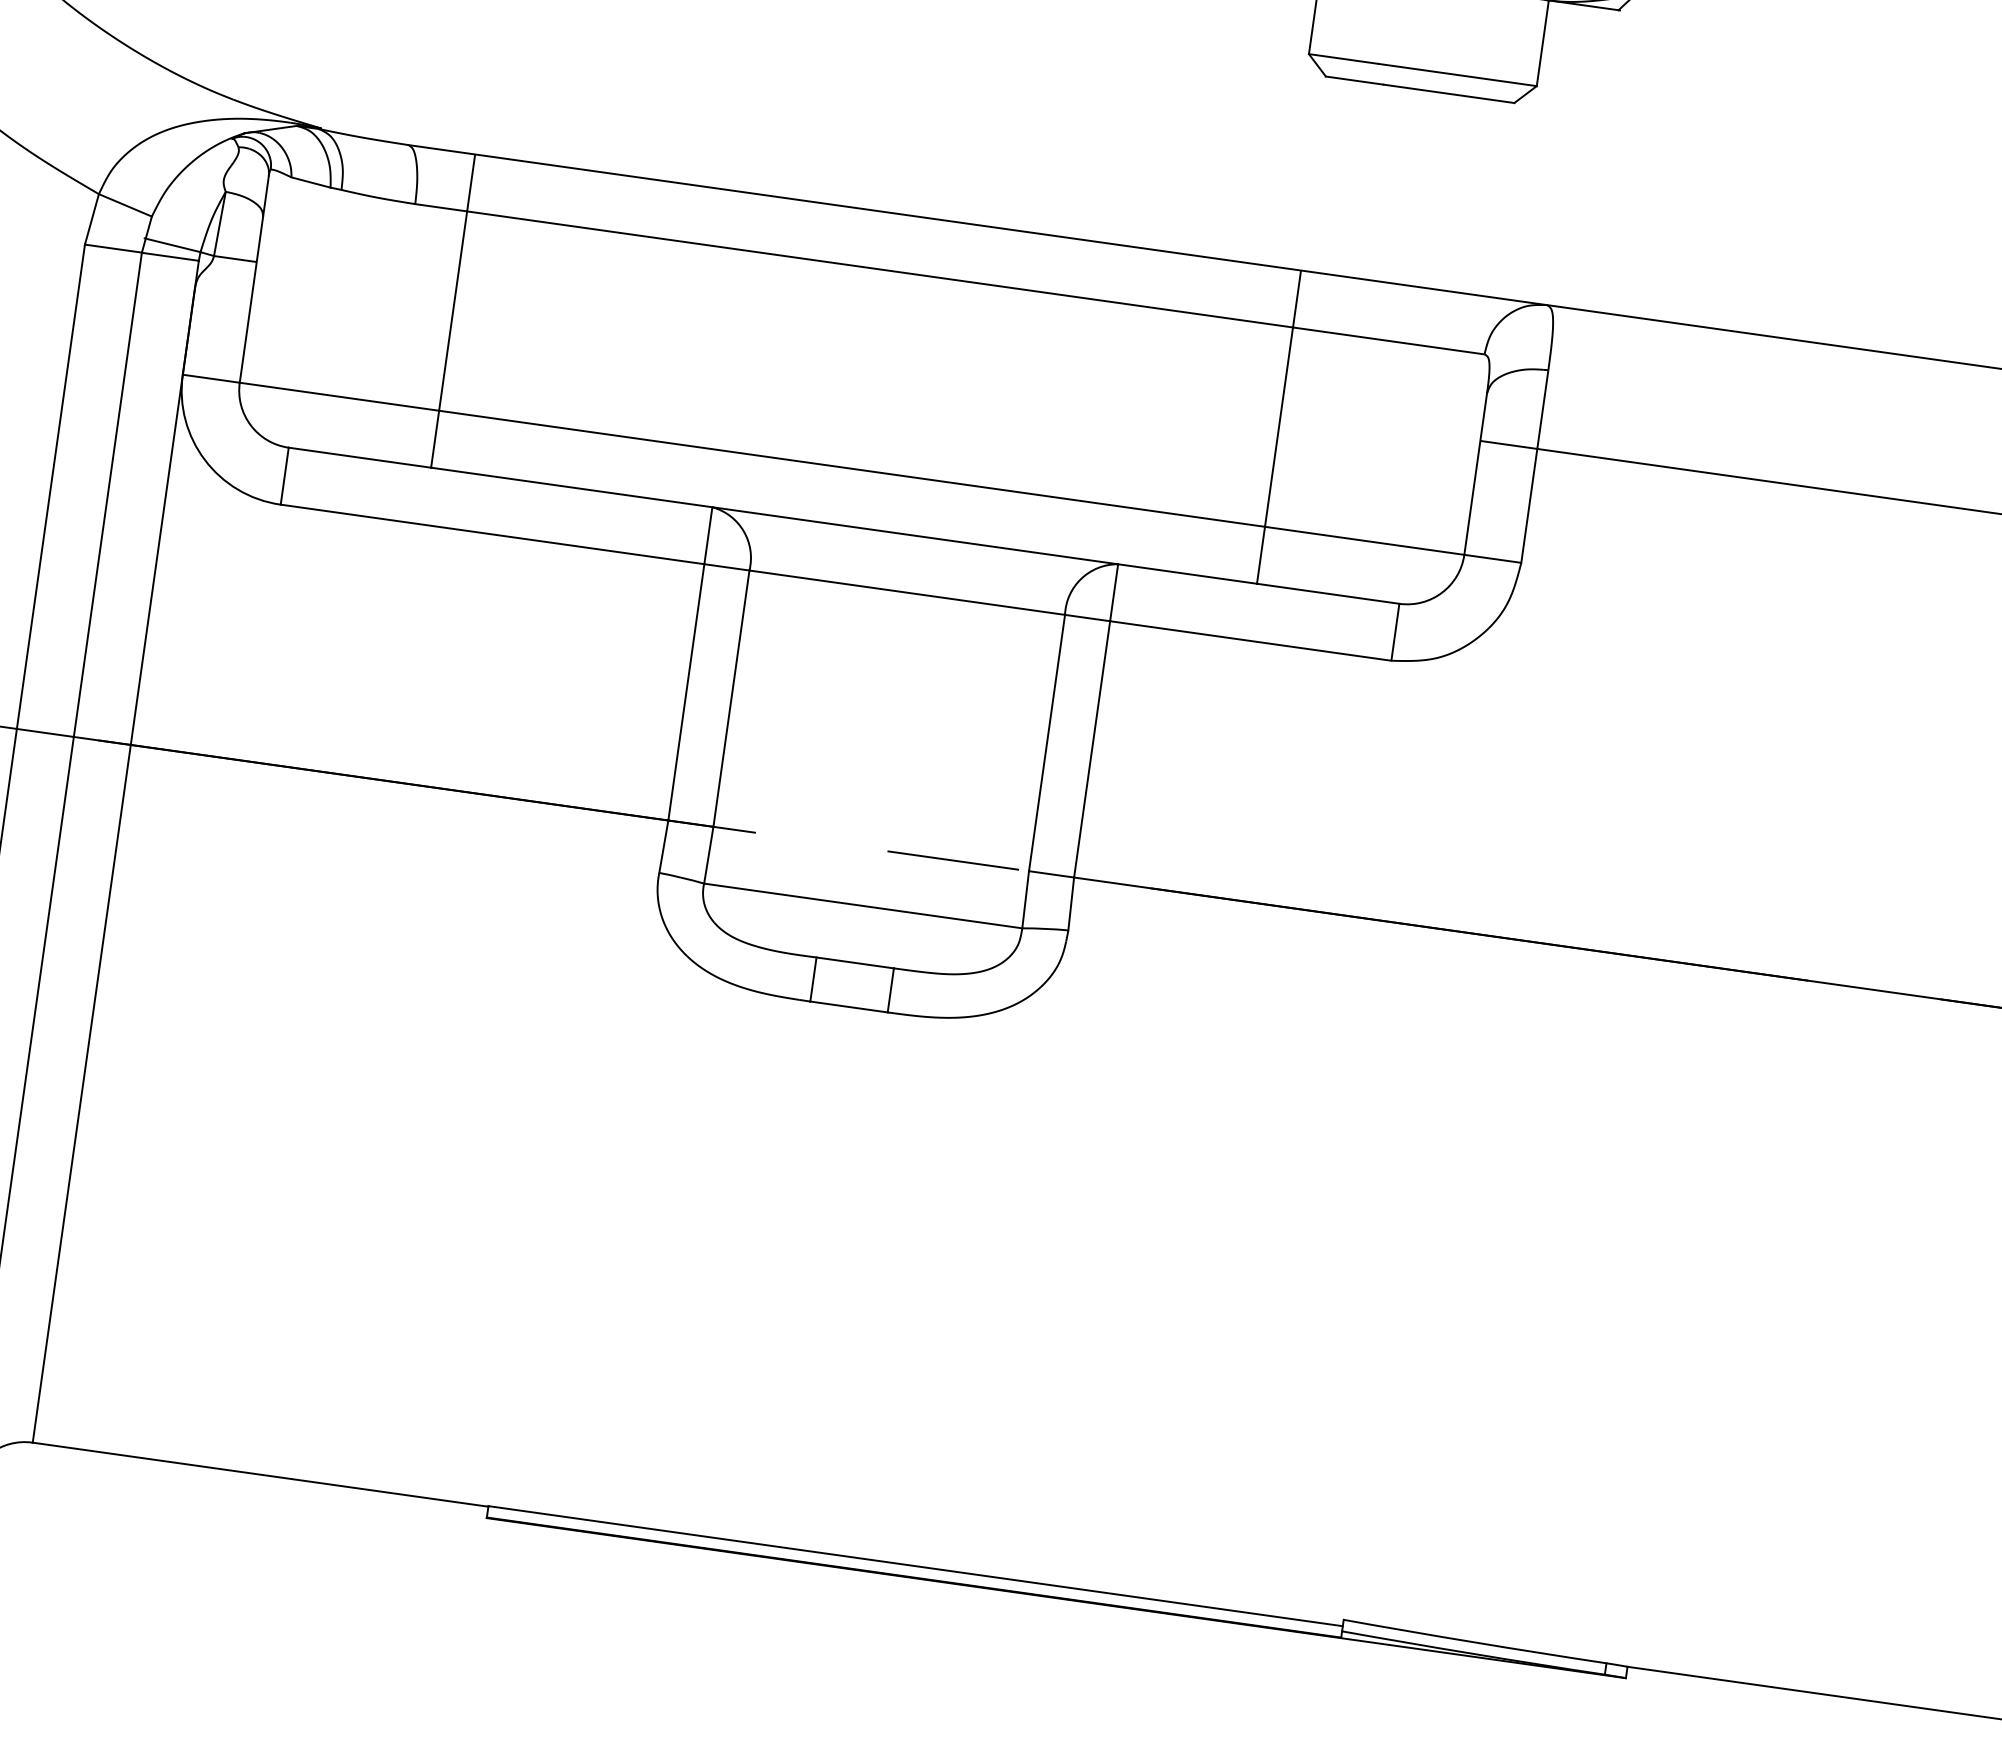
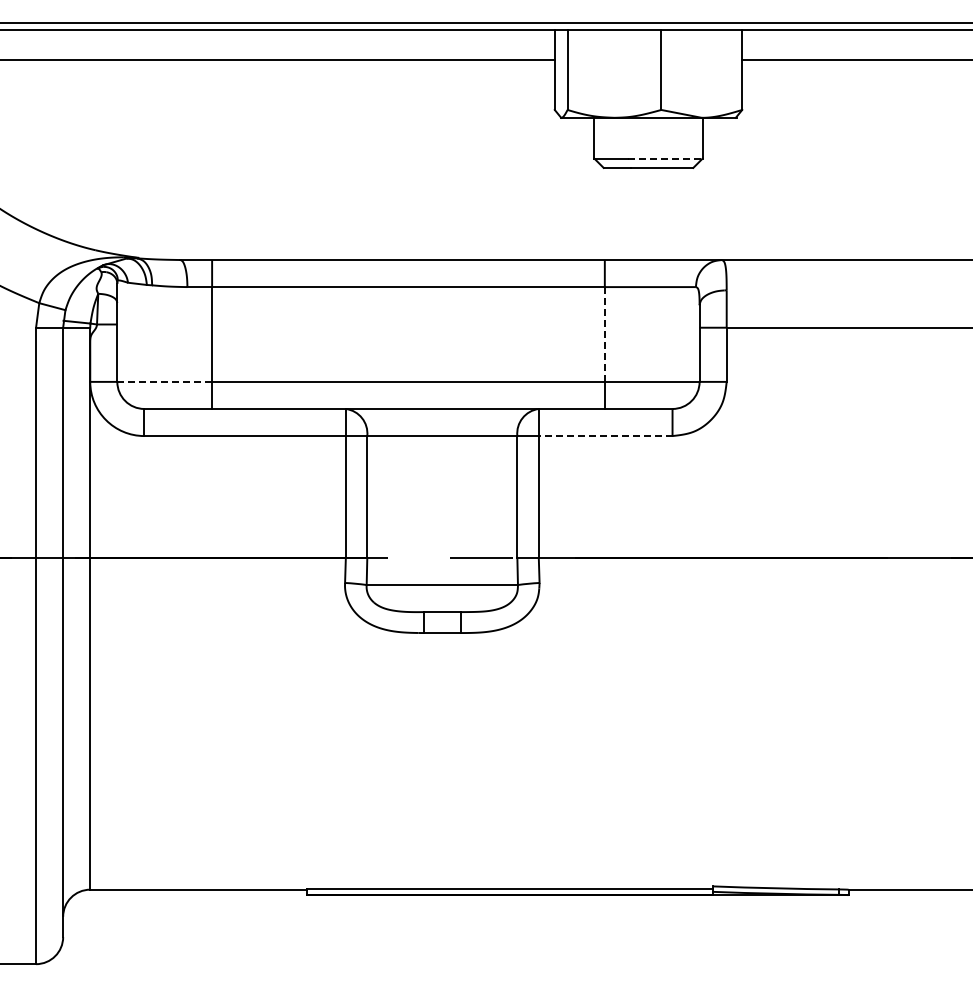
line: (1458, 74) -> (665, 158), solid -> dashed
line: (341, 396) -> (165, 381), solid -> dashed
line: (1278, 429) -> (604, 335), solid -> dashed
line: (1250, 641) -> (605, 436), solid -> dashed

